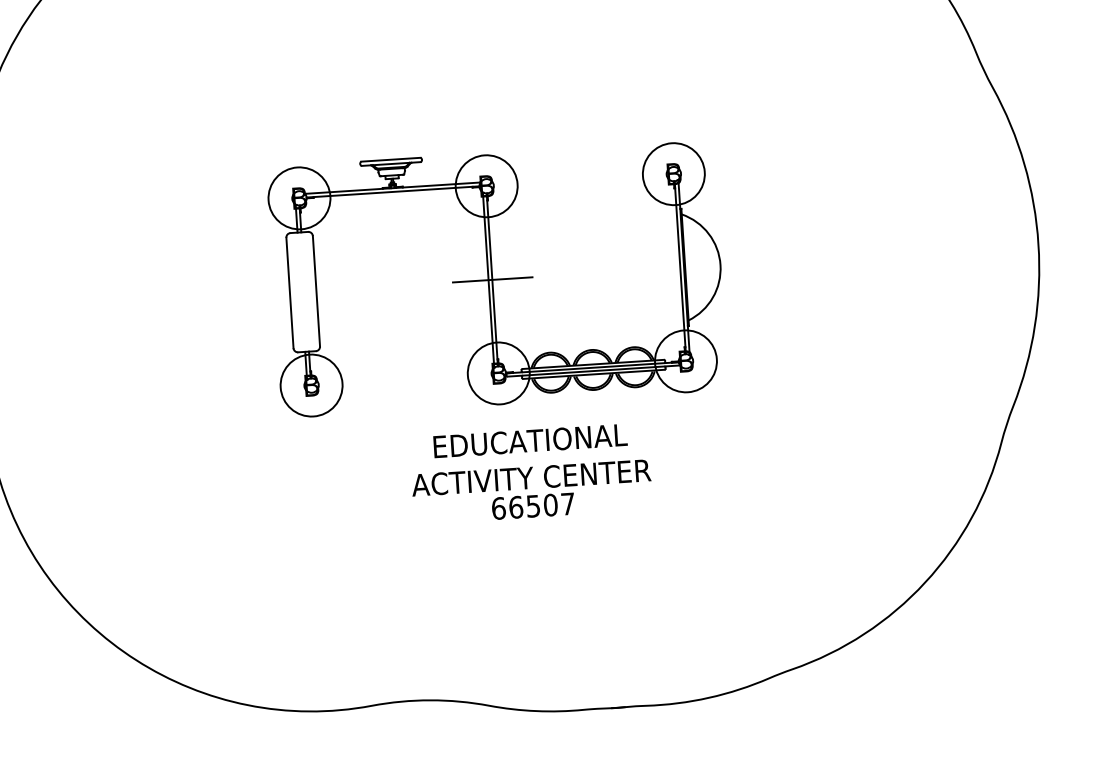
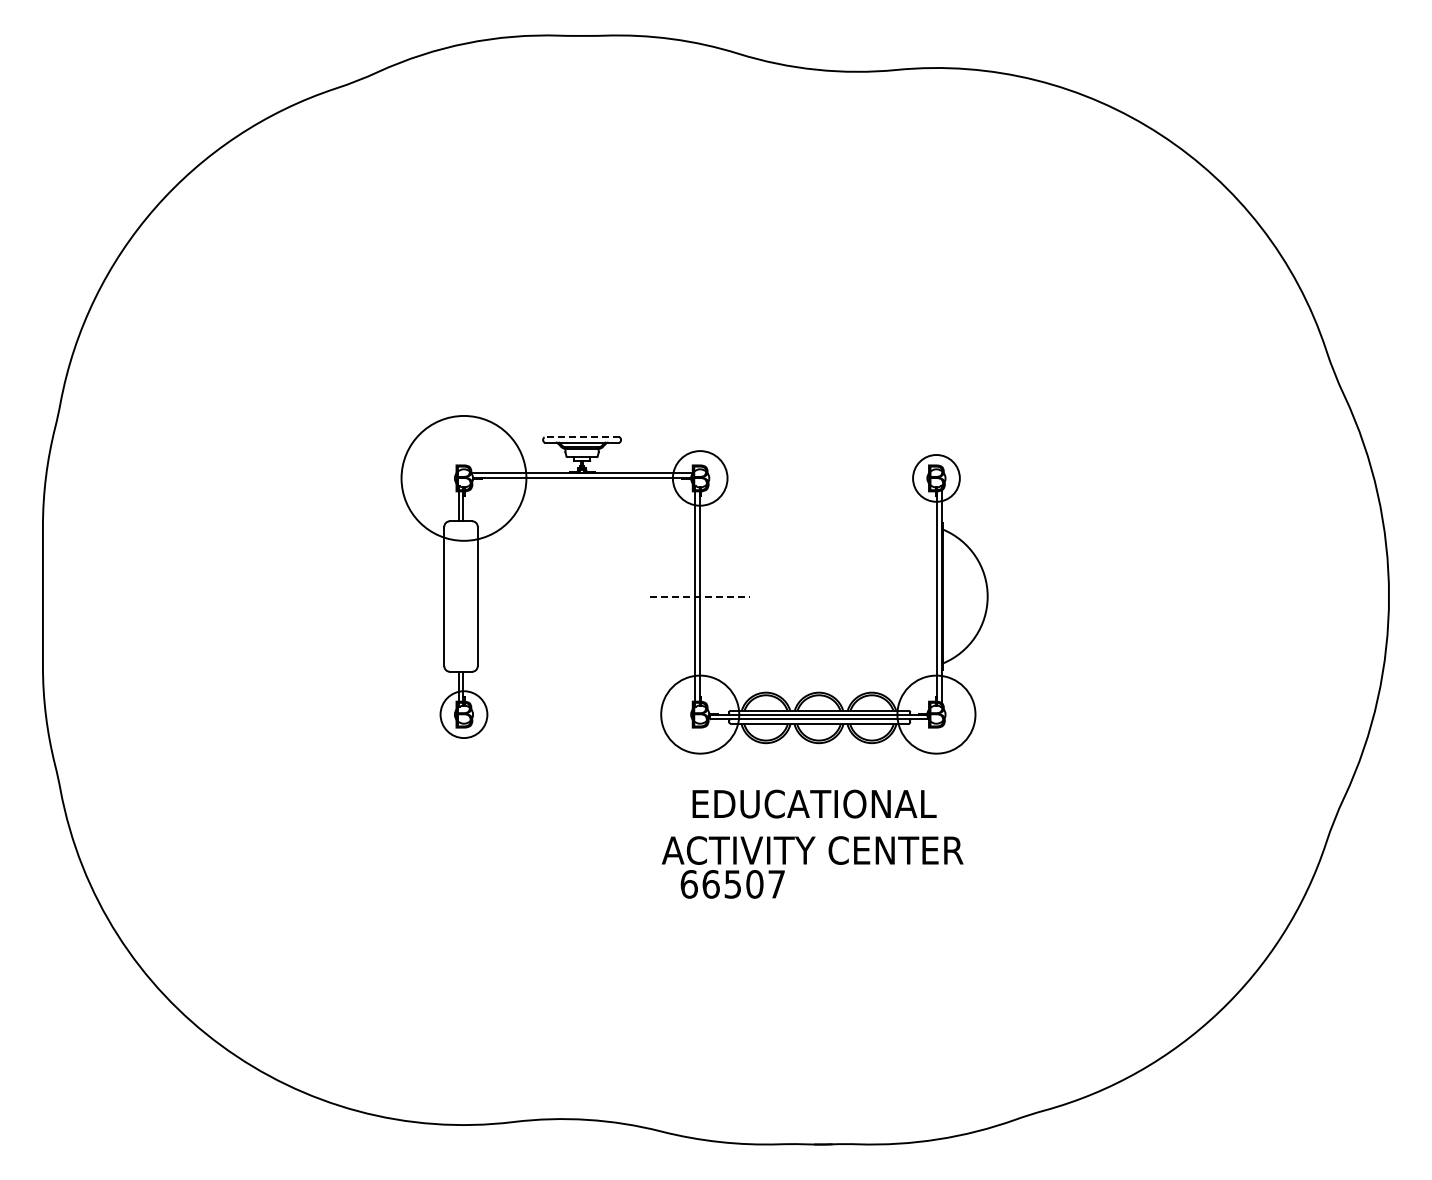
line: (391, 159) -> (582, 437), solid -> dashed
circle: (673, 174) -> (936, 478), size x0.6
circle: (486, 186) -> (700, 478), size x0.7
circle: (299, 198) -> (463, 478), size x1.6
line: (492, 279) -> (700, 596), solid -> dashed
circle: (311, 385) -> (463, 714), size x0.6
text: (529, 458) -> (812, 826), moved

